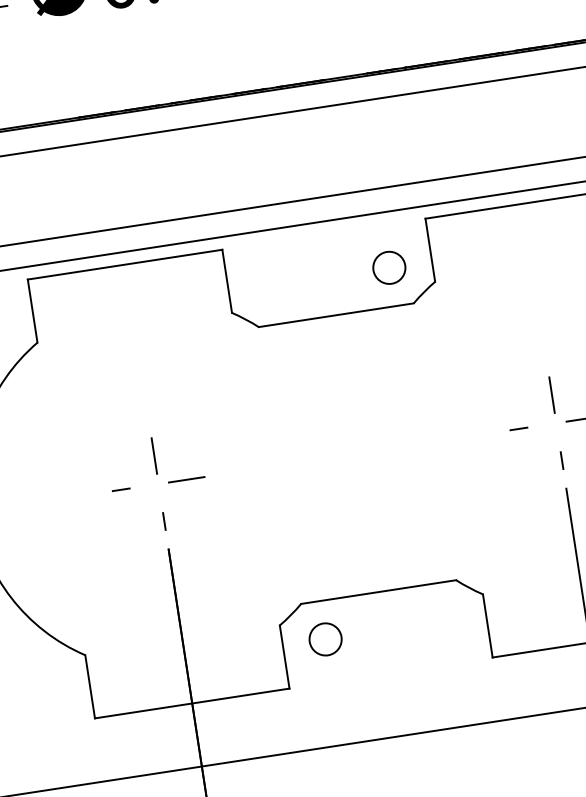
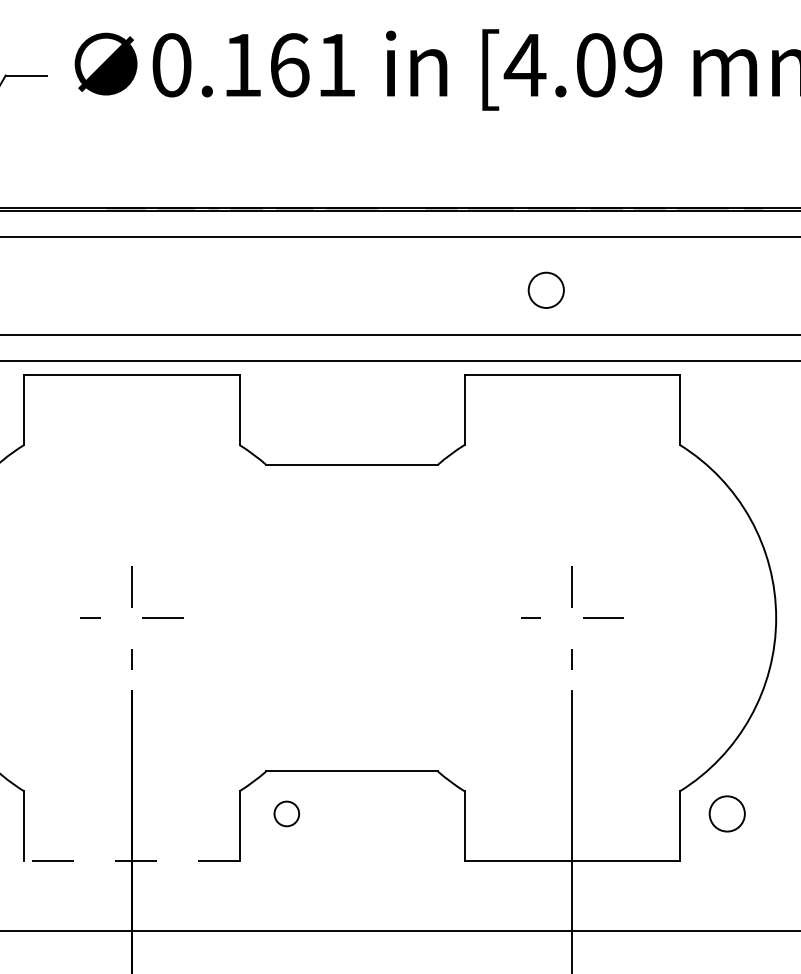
circle: (388, 267) -> (545, 289), moved
circle: (325, 639) -> (286, 813), size x0.7
line: (192, 703) -> (131, 861), solid -> dashed

